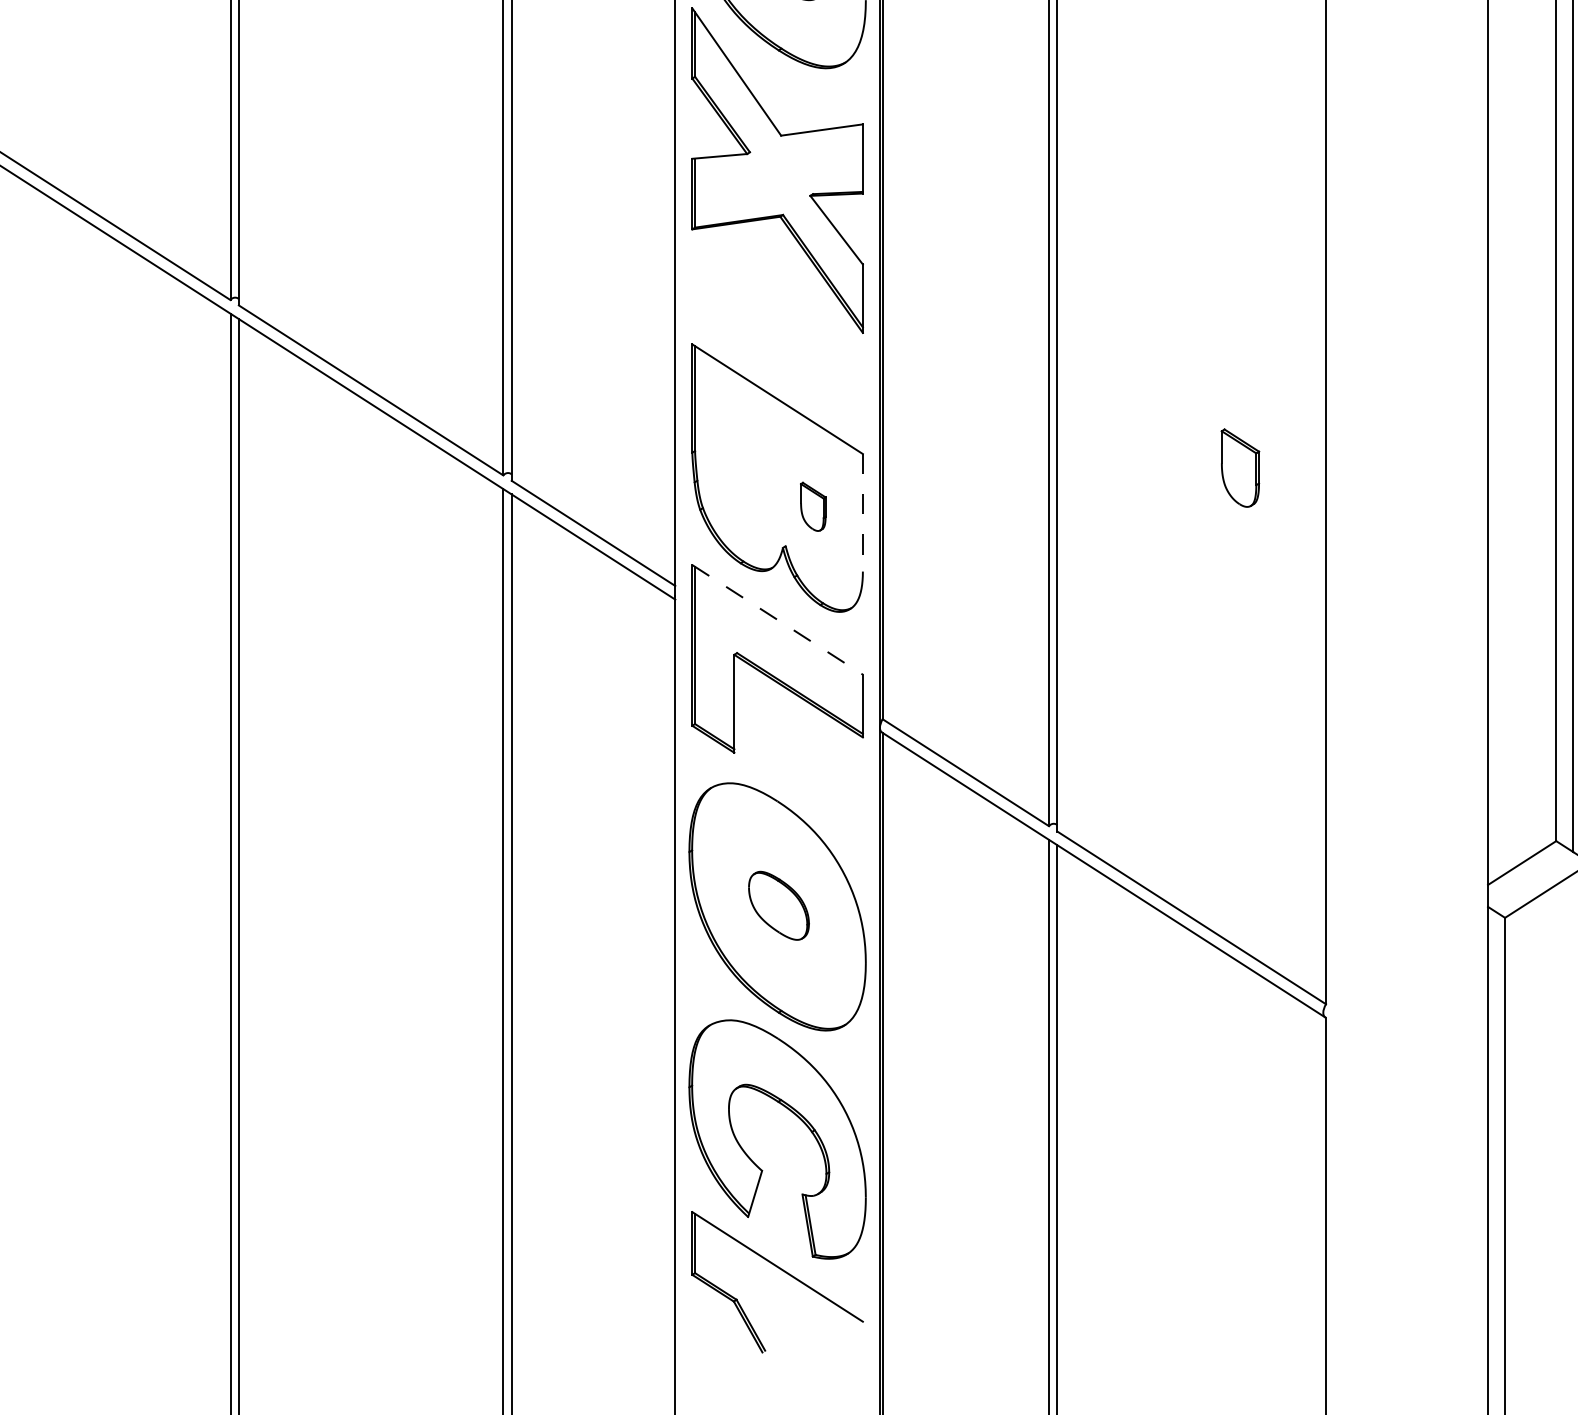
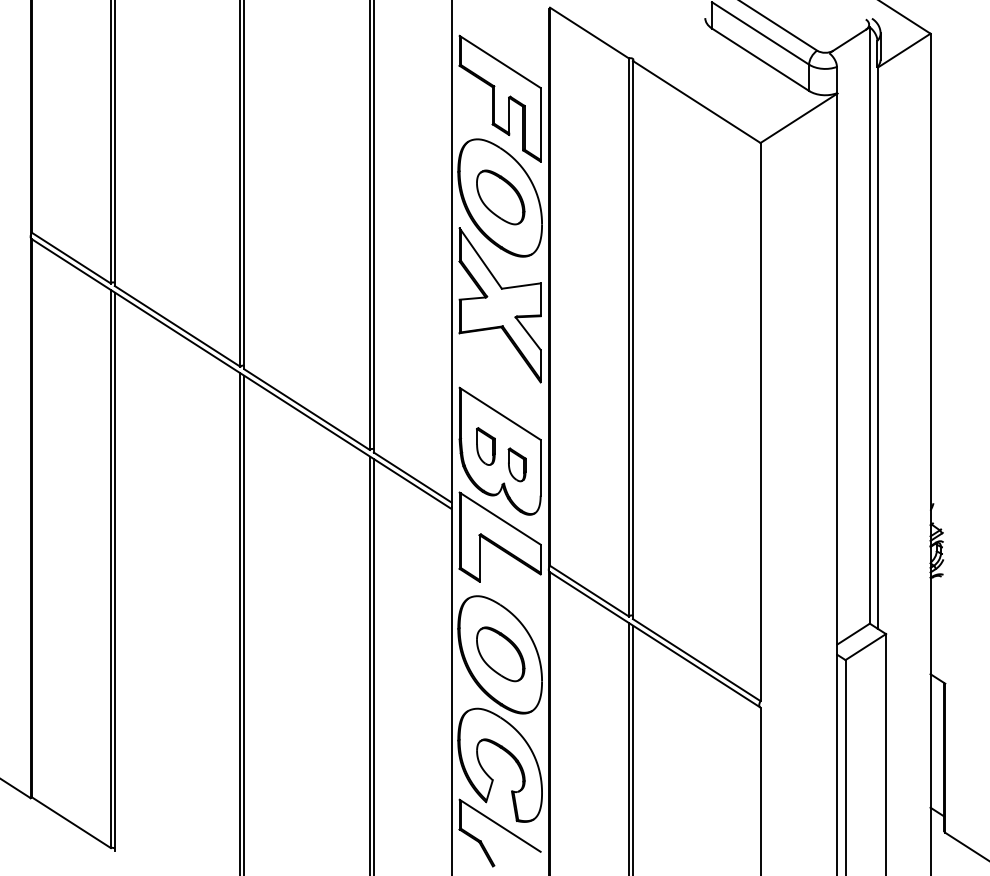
part: (1239, 467) -> (485, 446), moved
part: (812, 505) -> (516, 464), size x1.43
line: (862, 512) -> (540, 467), dashed -> solid
line: (778, 619) -> (500, 518), dashed -> solid
part: (778, 906) -> (500, 654), size x1.67

